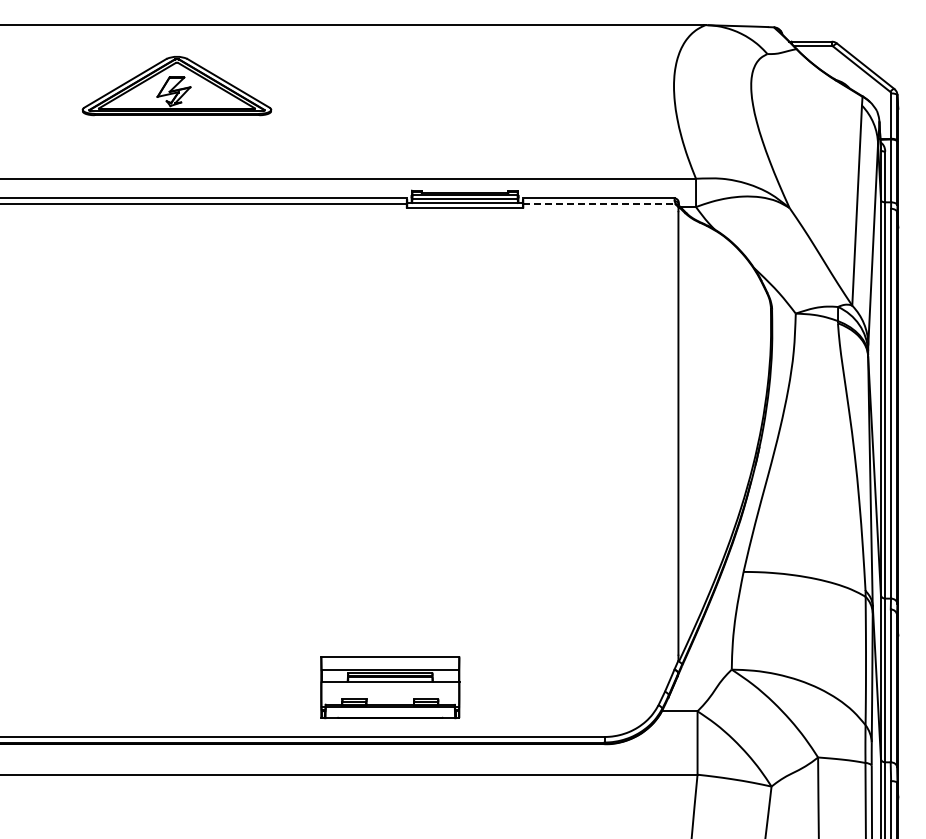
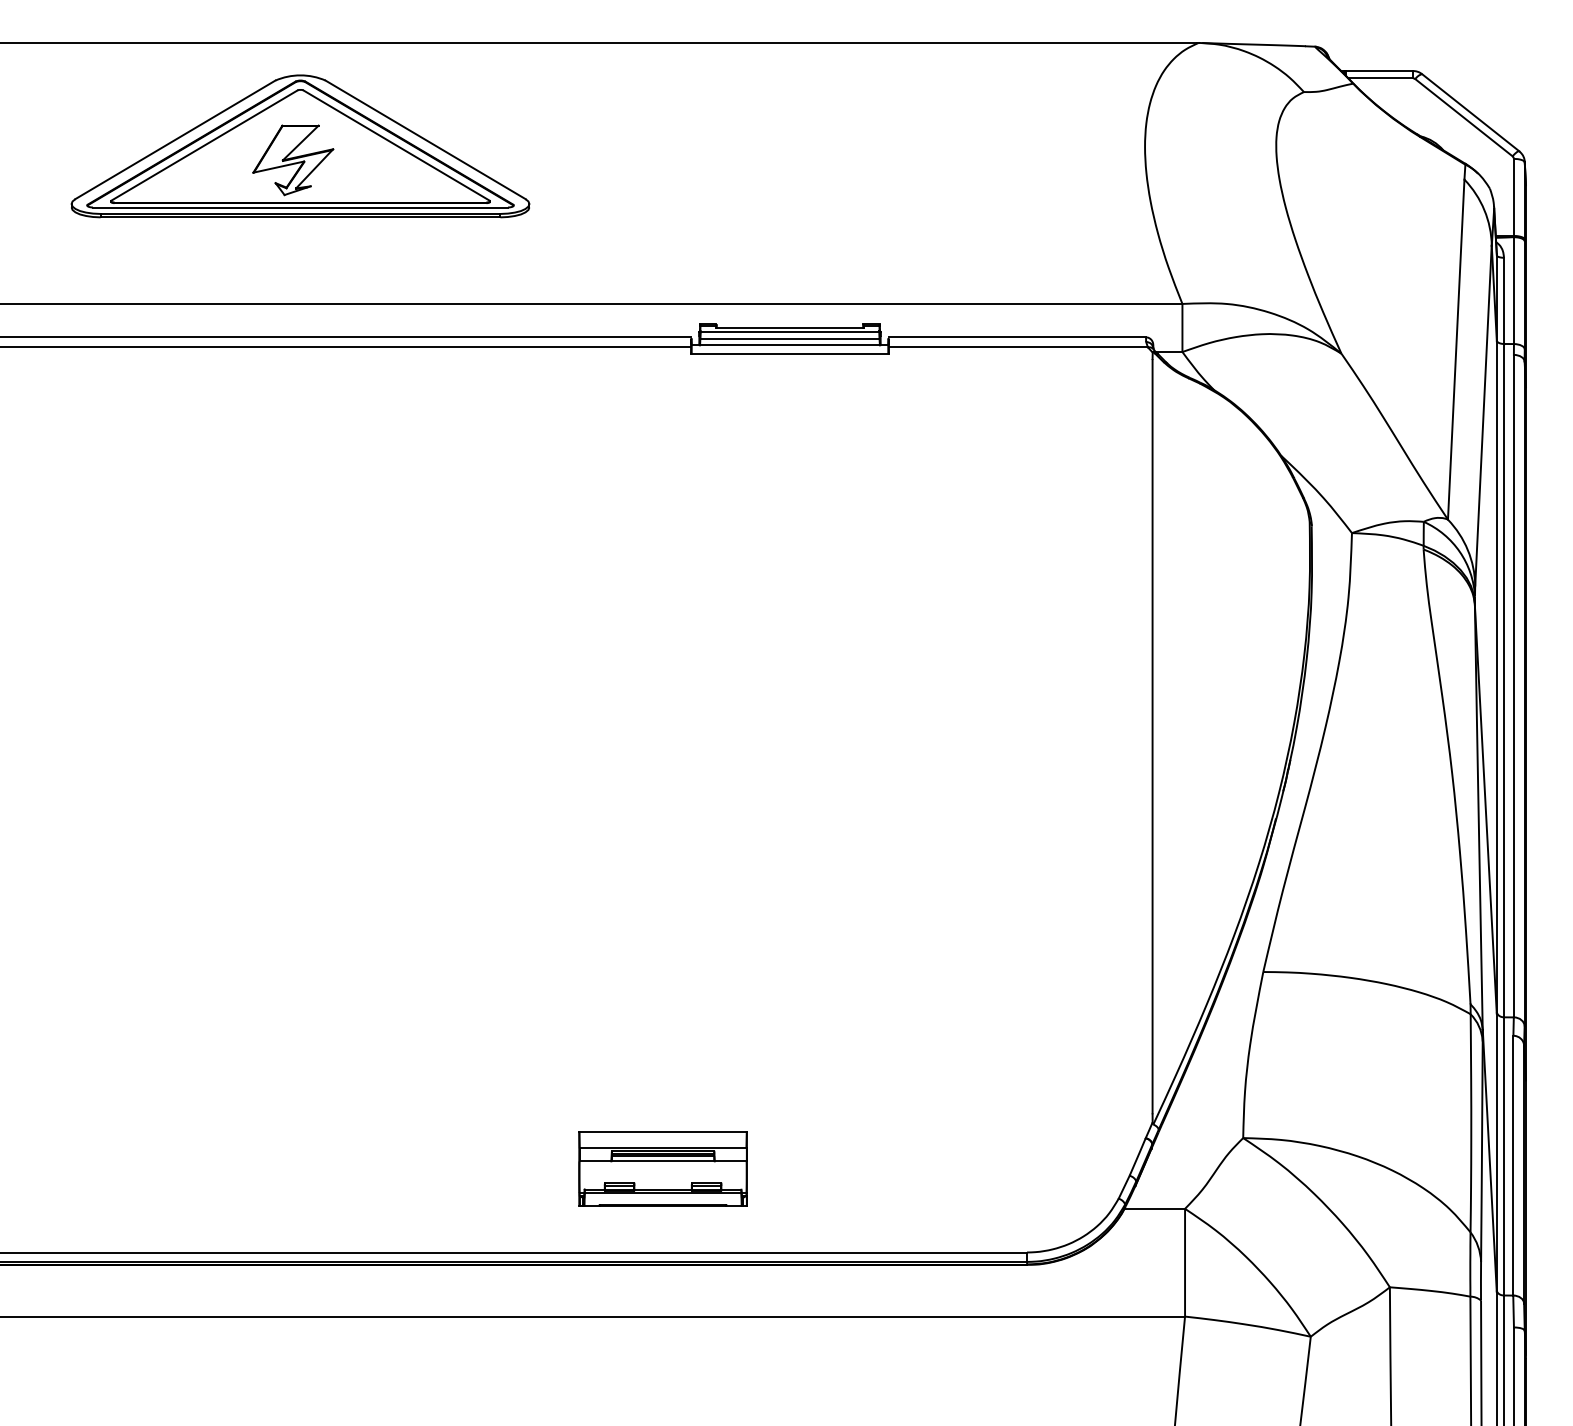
part: (176, 85) -> (299, 145), size x1.43
line: (599, 204) -> (1018, 347), dashed -> solid
part: (390, 687) -> (663, 1168), size x0.71

